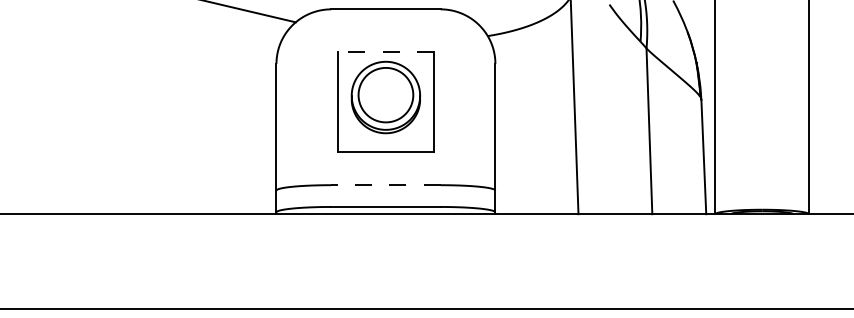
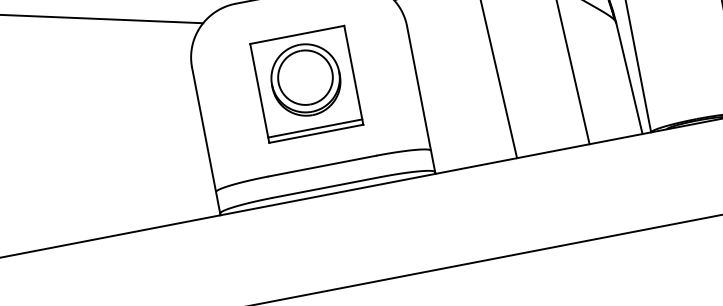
line: (385, 51) -> (296, 34), dashed -> solid
line: (385, 146) -> (314, 128), added
line: (385, 185) -> (322, 166), dashed -> solid

